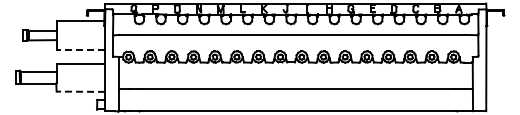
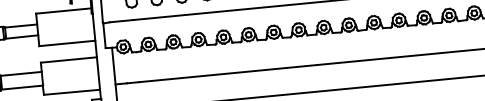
line: (80, 49) -> (66, 43), dashed -> solid
line: (80, 91) -> (71, 92), dashed -> solid

